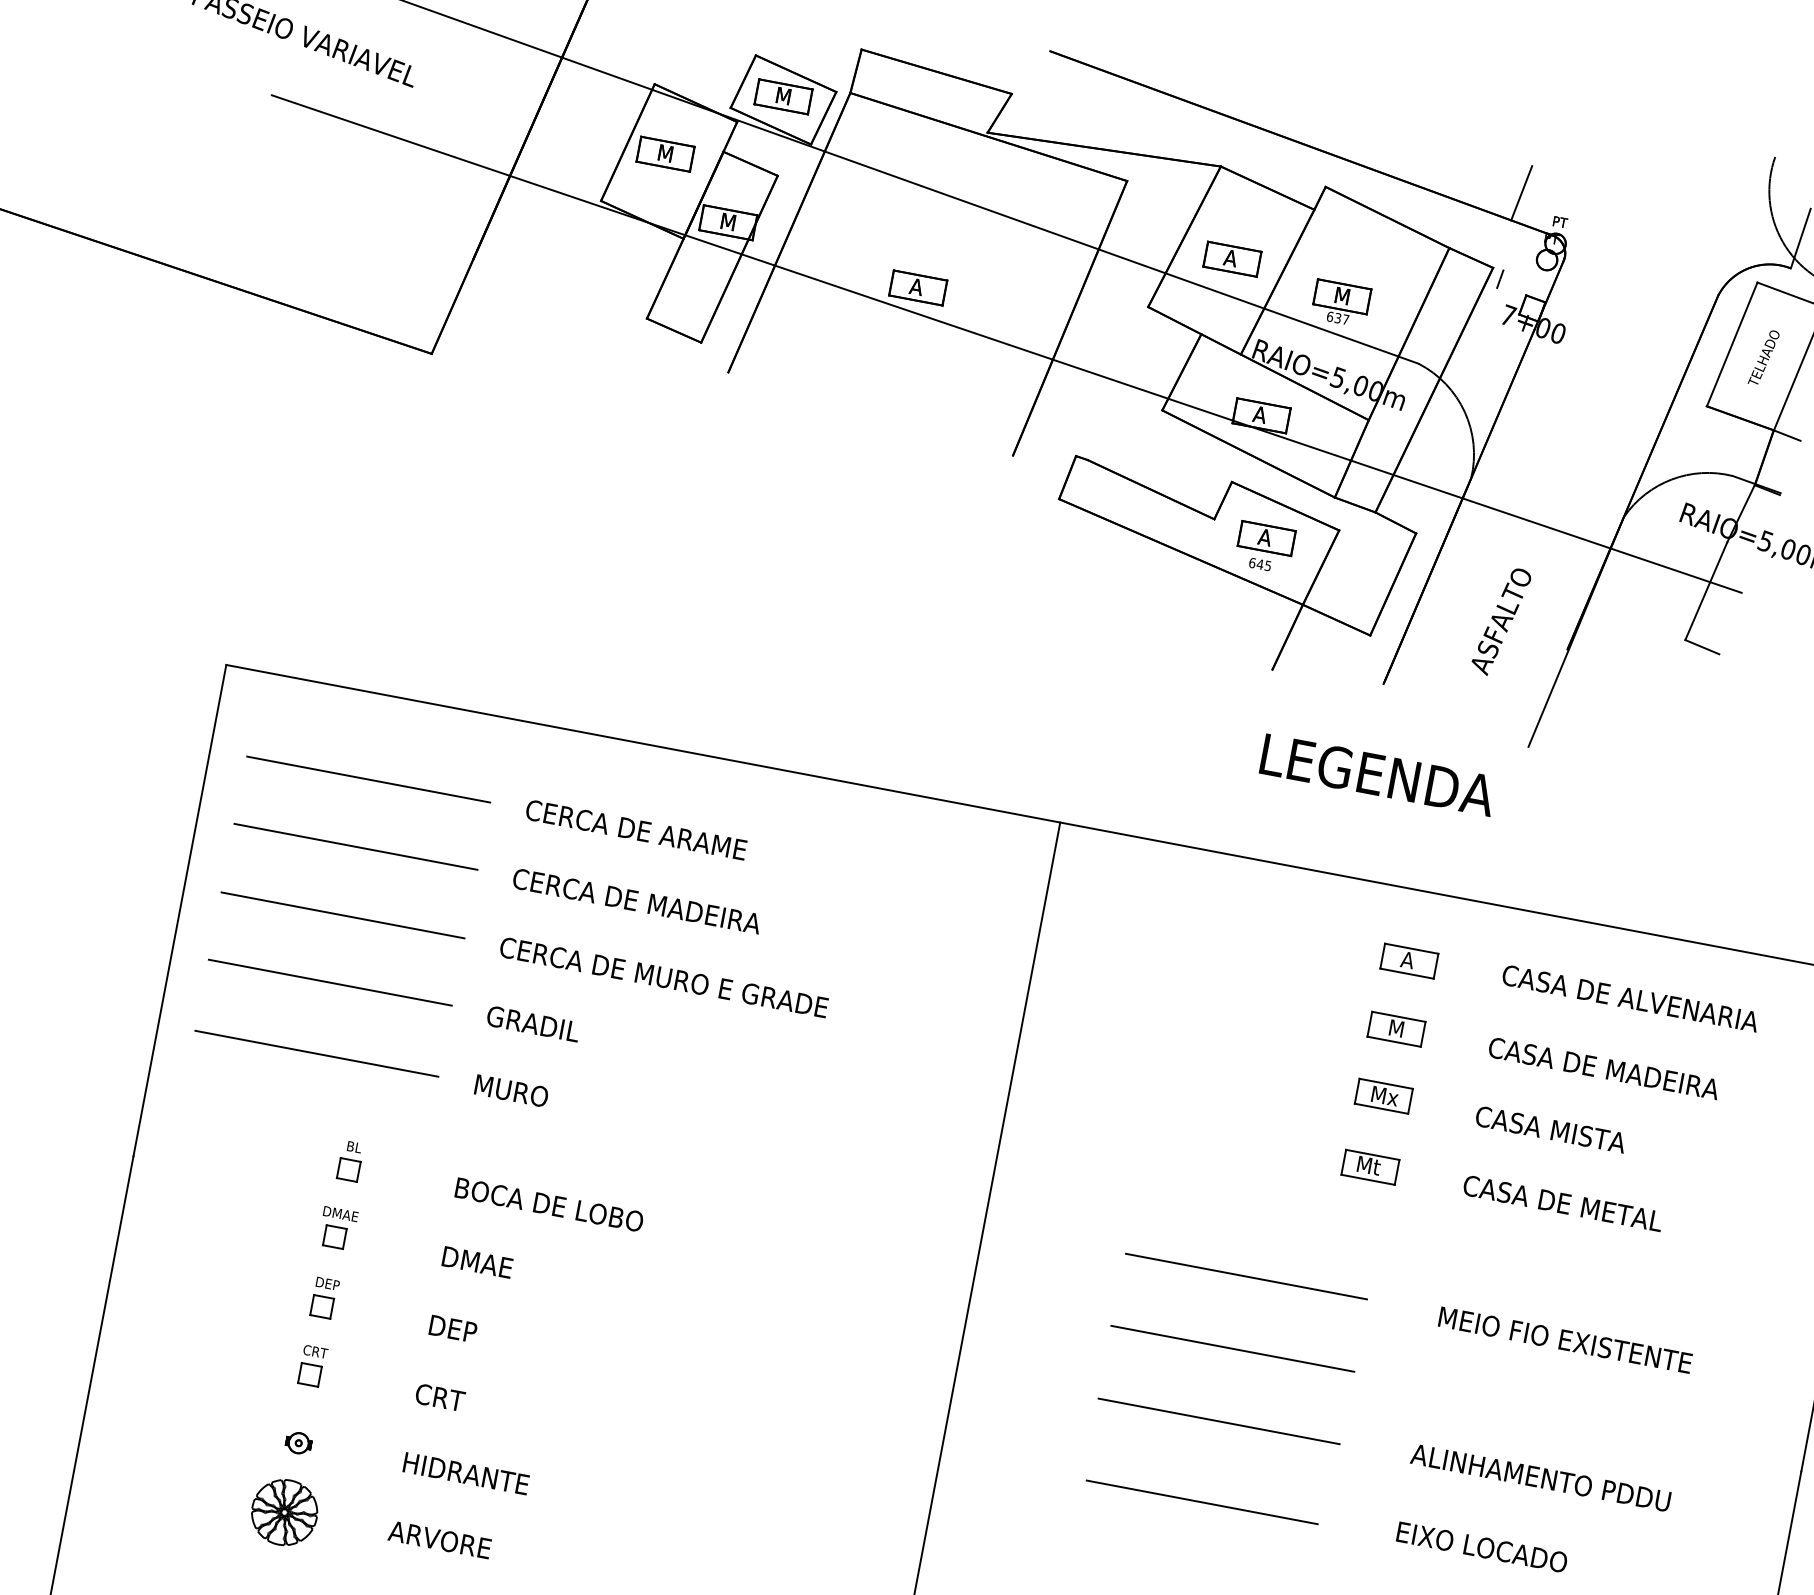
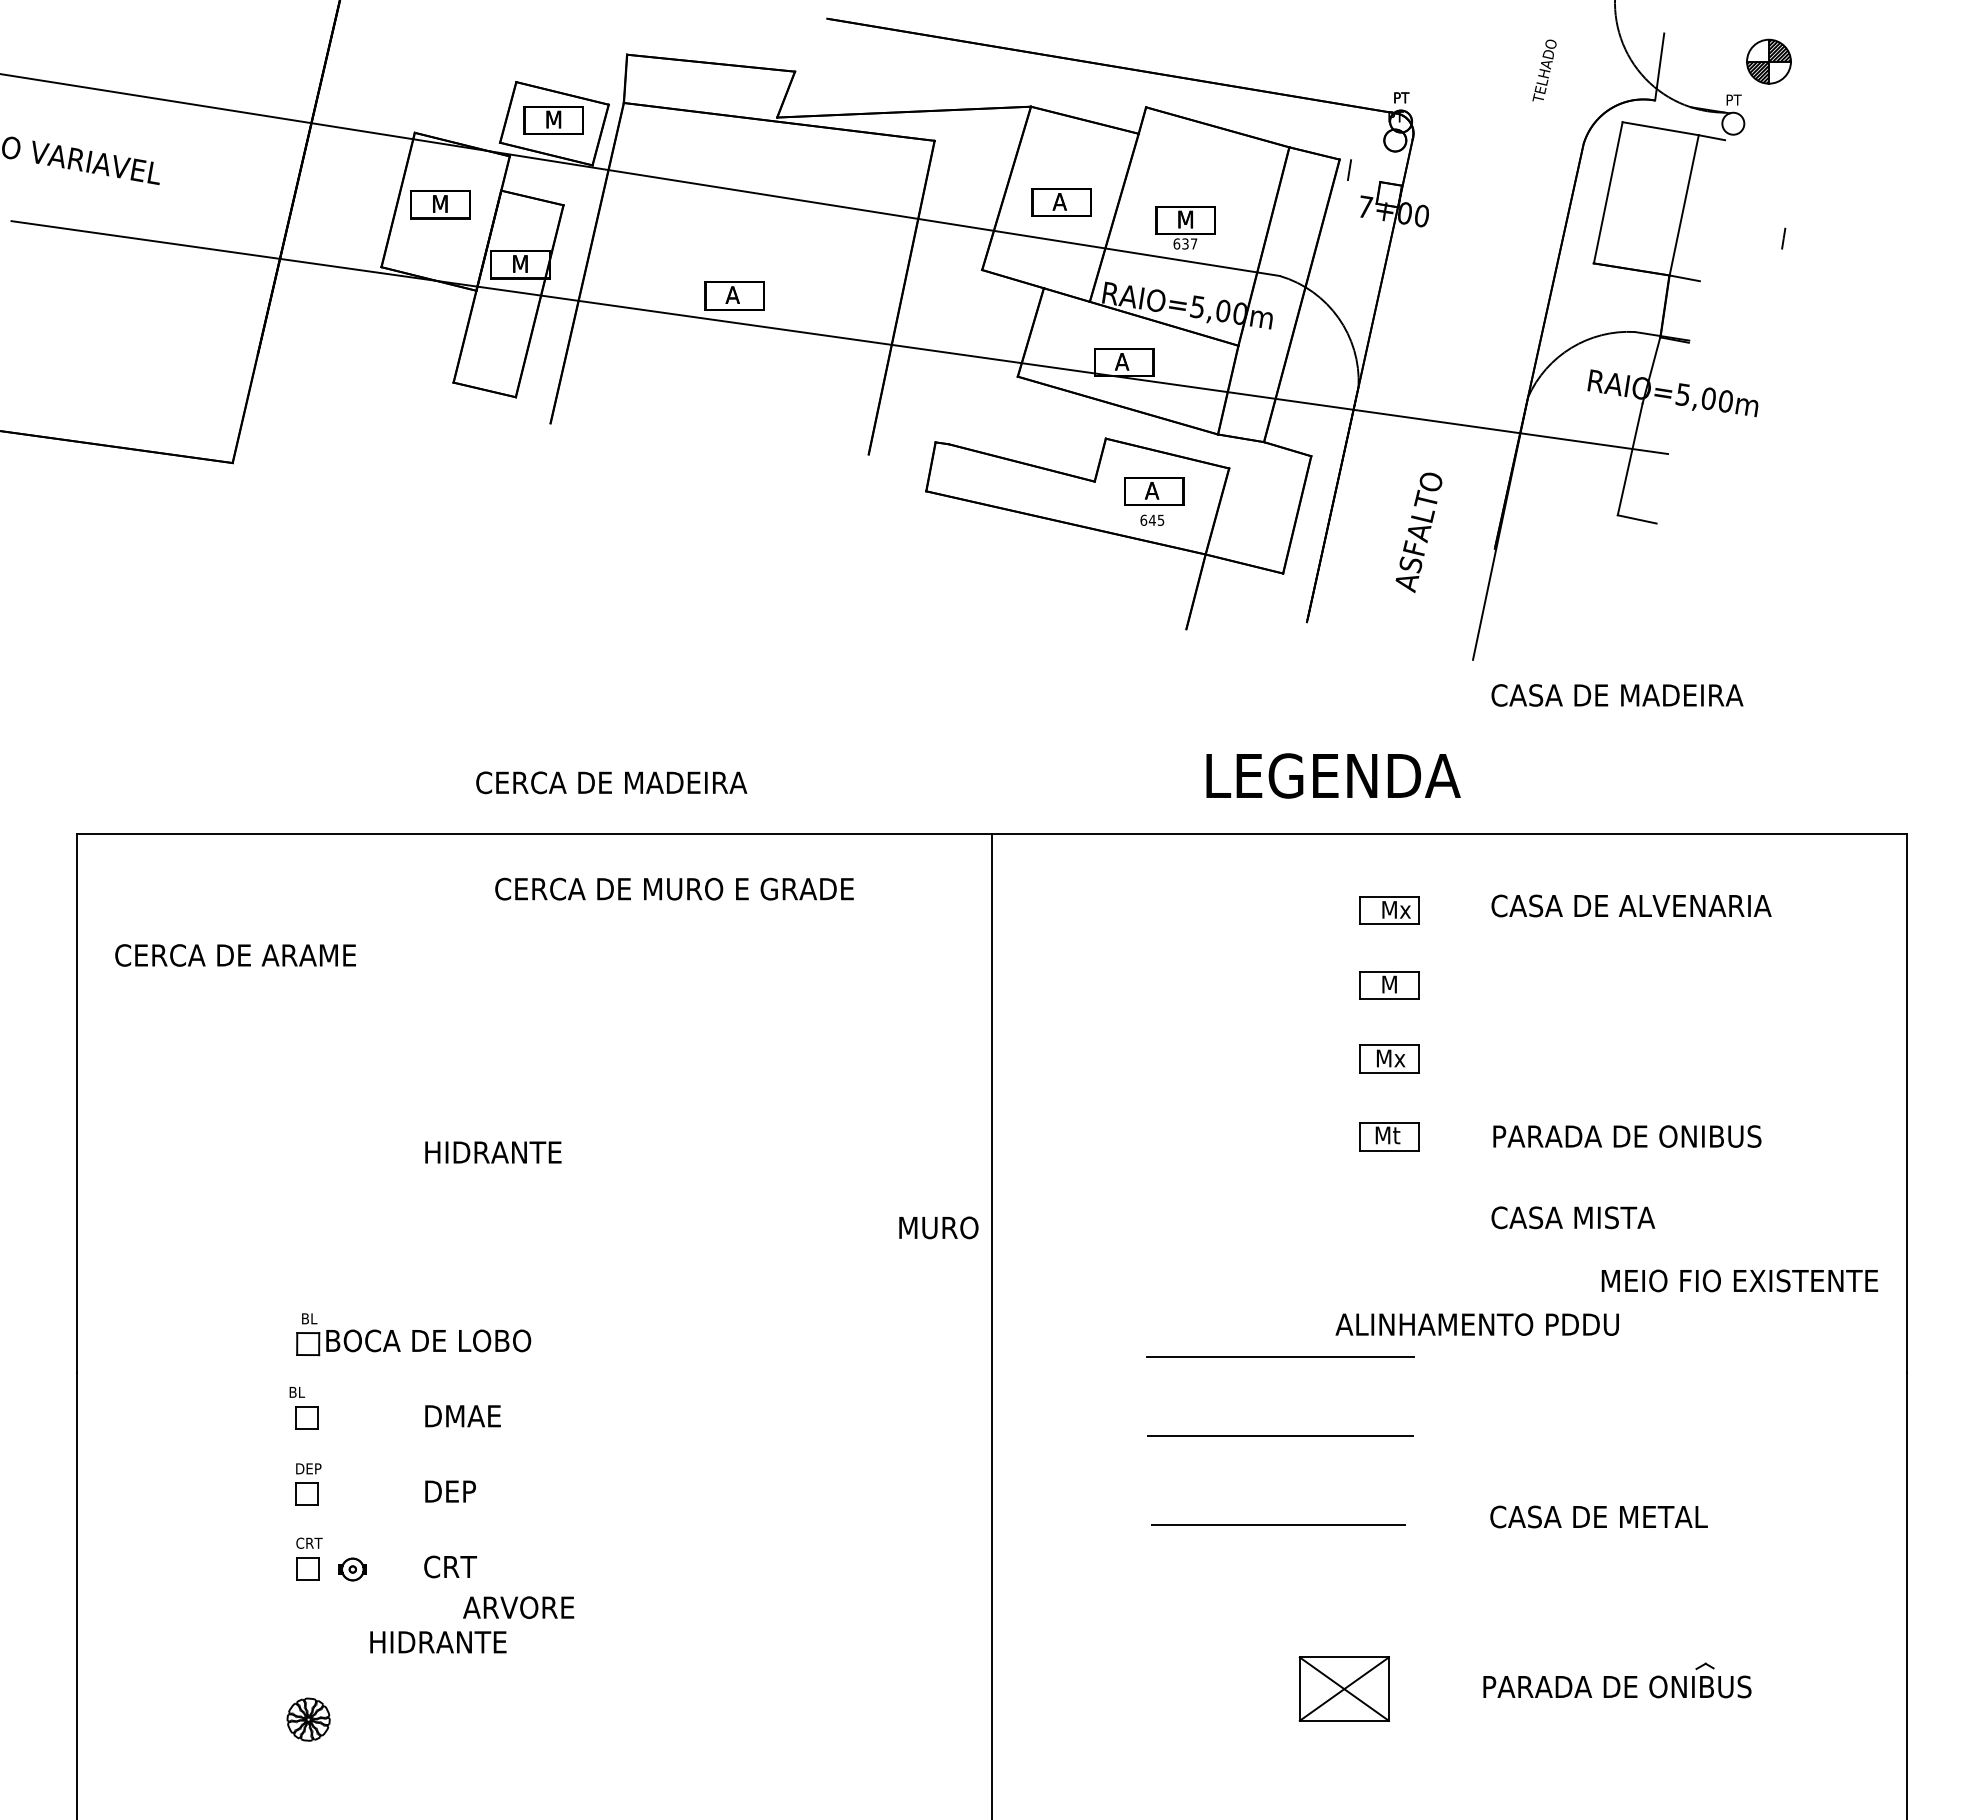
line: (1521, 192) -> (1354, 74), removed
text: (1763, 357) -> (1544, 70), moved
text: (1378, 774) -> (1333, 775), moved
line: (368, 779) -> (250, 926), removed
text: (636, 830) -> (235, 955), moved
line: (355, 846) -> (250, 1000), removed
text: (636, 900) -> (611, 782), moved
line: (342, 915) -> (250, 1075), removed
text: (1414, 961) -> (1395, 909), A -> Mx
text: (664, 976) -> (674, 888), moved
line: (329, 982) -> (250, 1149), removed
text: (549, 1027) -> (492, 1152), GRADIL -> HIDRANTE
line: (316, 1053) -> (250, 1227), removed
text: (1604, 1068) -> (1617, 695), moved
text: (511, 1090) -> (938, 1227), moved
text: (1551, 1129) -> (1573, 1217), moved
text: (549, 1204) -> (428, 1340), moved
text: (1586, 1207) -> (1626, 1136), CASA DE METAL -> PARADA DE ONIBUS
text: (341, 1213) -> (309, 1391), DMAE -> BL
line: (1246, 1276) -> (1280, 1277), removed
text: (1565, 1339) -> (1739, 1280), moved
part: (298, 1443) -> (352, 1569), moved
text: (466, 1473) -> (438, 1642), moved
text: (1540, 1477) -> (1476, 1324), moved
part: (284, 1512) -> (308, 1719), size x0.6
text: (439, 1539) -> (518, 1607), moved
text: (1495, 1549) -> (1598, 1516), EIXO LOCADO -> CASA DE METAL

